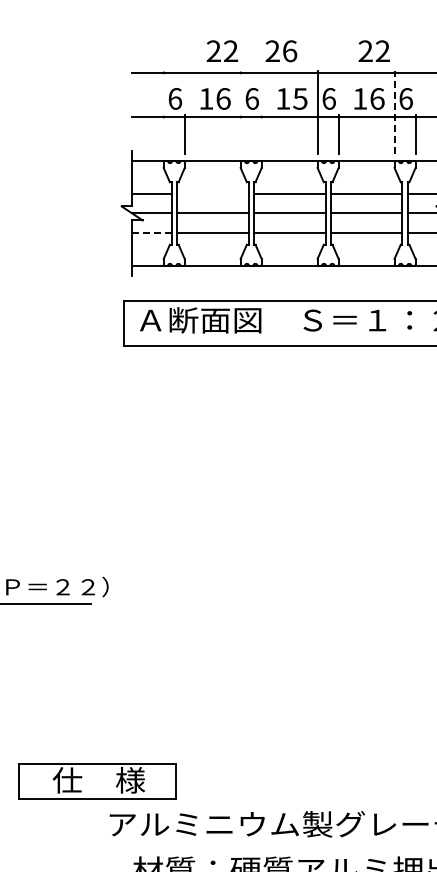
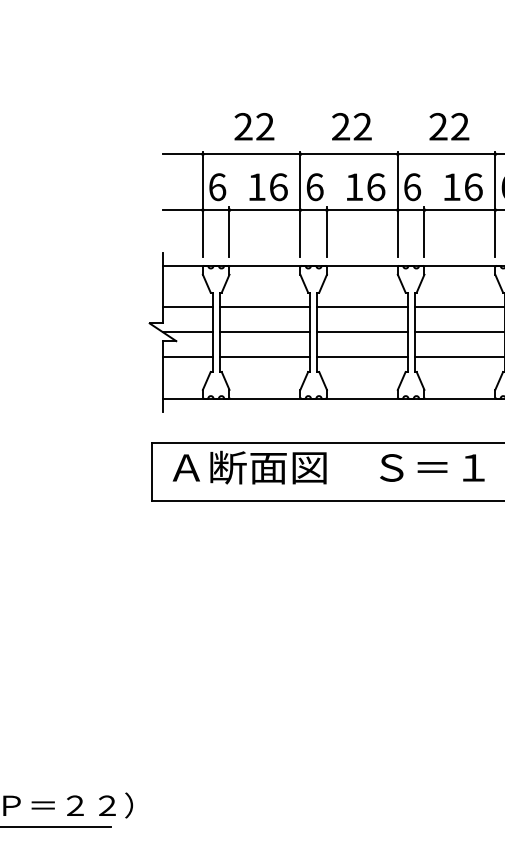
text: (222, 50) -> (254, 125), moved
text: (373, 50) -> (448, 125), moved
text: (289, 51) -> (362, 127), 26 -> 22
text: (300, 98) -> (376, 186), 15 -> 16
line: (163, 111) -> (202, 203), added
line: (240, 111) -> (300, 203), added
line: (394, 111) -> (495, 203), dashed -> solid
line: (261, 133) -> (326, 230), added
line: (212, 193) -> (264, 306), added
line: (151, 233) -> (187, 357), dashed -> solid

